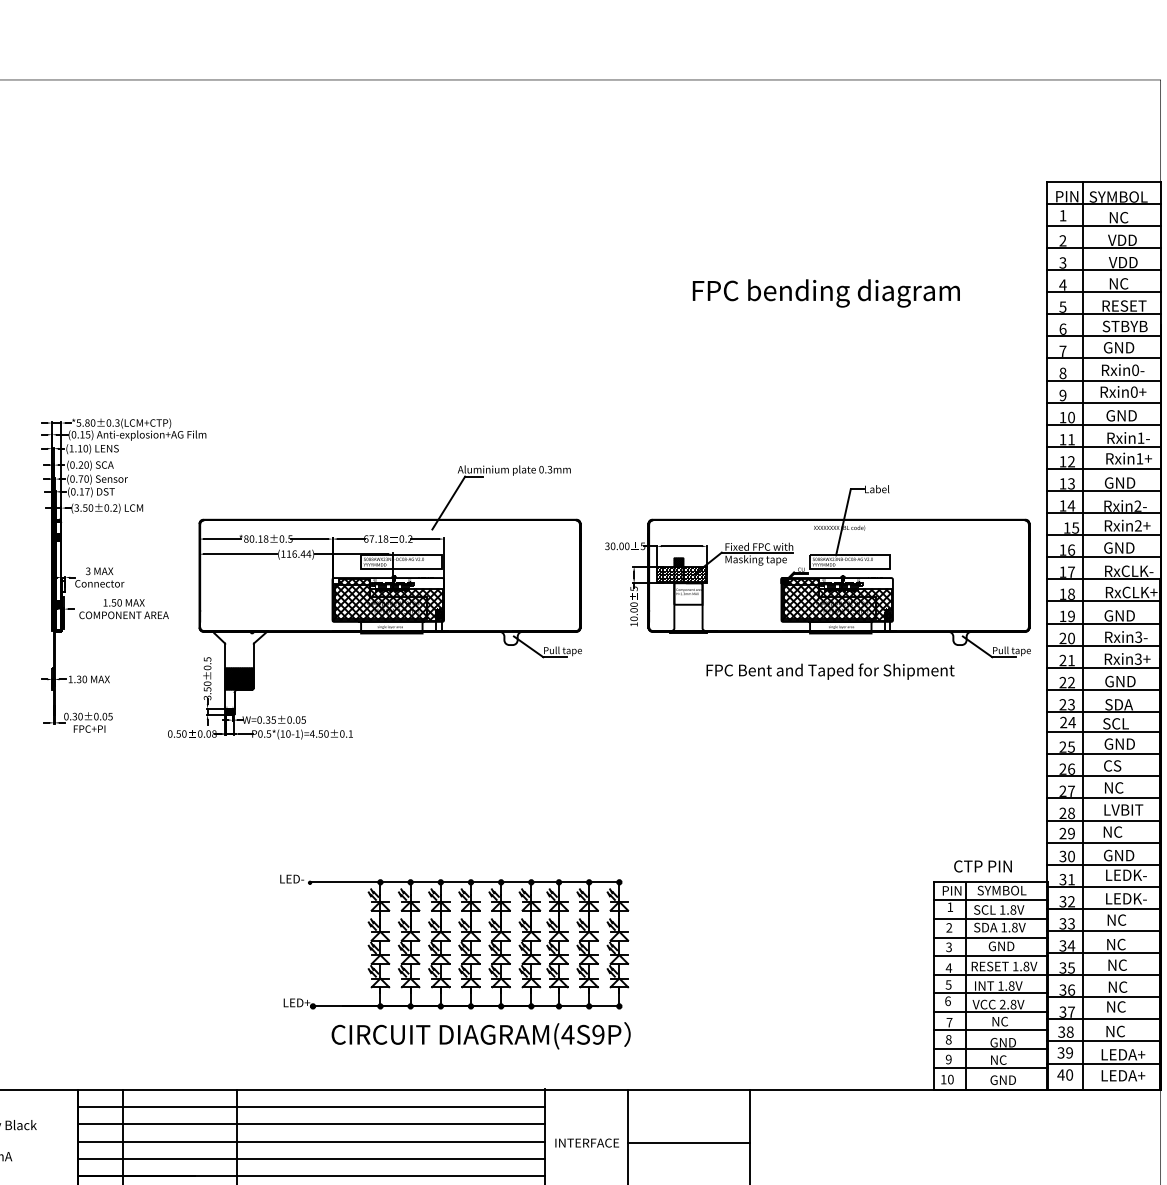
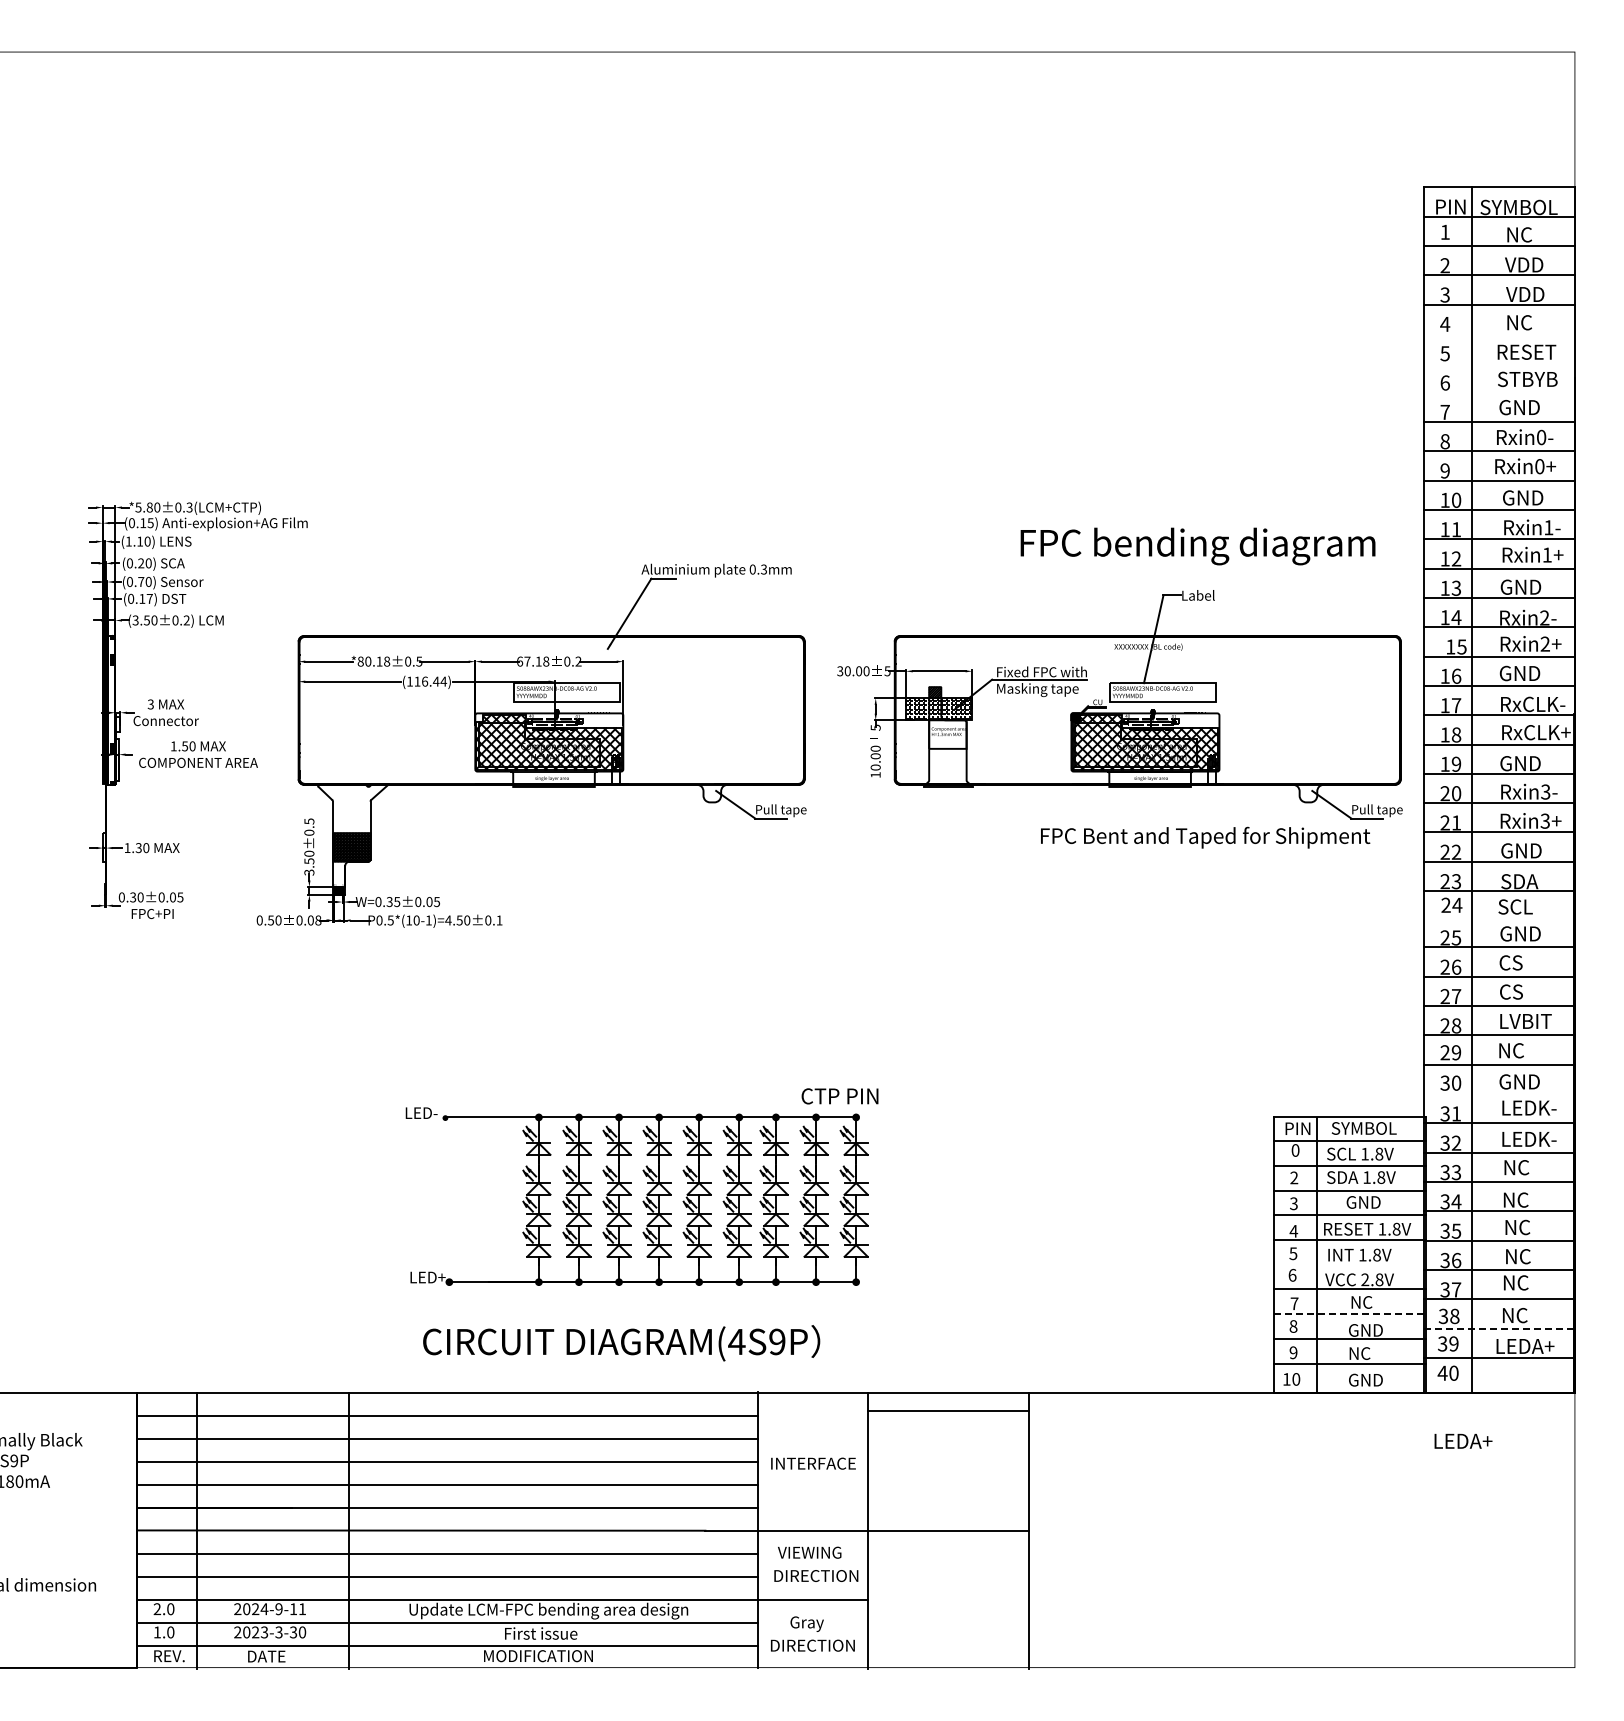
line: (1103, 291) -> (1499, 333), removed
text: (825, 293) -> (1197, 546), moved
line: (1103, 314) -> (1499, 363), removed
line: (1103, 336) -> (1499, 392), removed
text: (830, 671) -> (1205, 837), moved
line: (1103, 732) -> (1499, 918), removed
text: (1113, 787) -> (1512, 991), NC -> CS
line: (1103, 865) -> (1499, 1094), removed
text: (982, 866) -> (839, 1096), moved
text: (950, 907) -> (1295, 1150), 1 -> 0
line: (990, 993) -> (1349, 1264), removed
line: (990, 1030) -> (1349, 1314), solid -> dashed
text: (481, 1036) -> (621, 1343), moved
line: (1104, 1041) -> (1500, 1328), solid -> dashed
text: (1123, 1075) -> (1463, 1440), moved
line: (688, 1143) -> (948, 1411), moved

